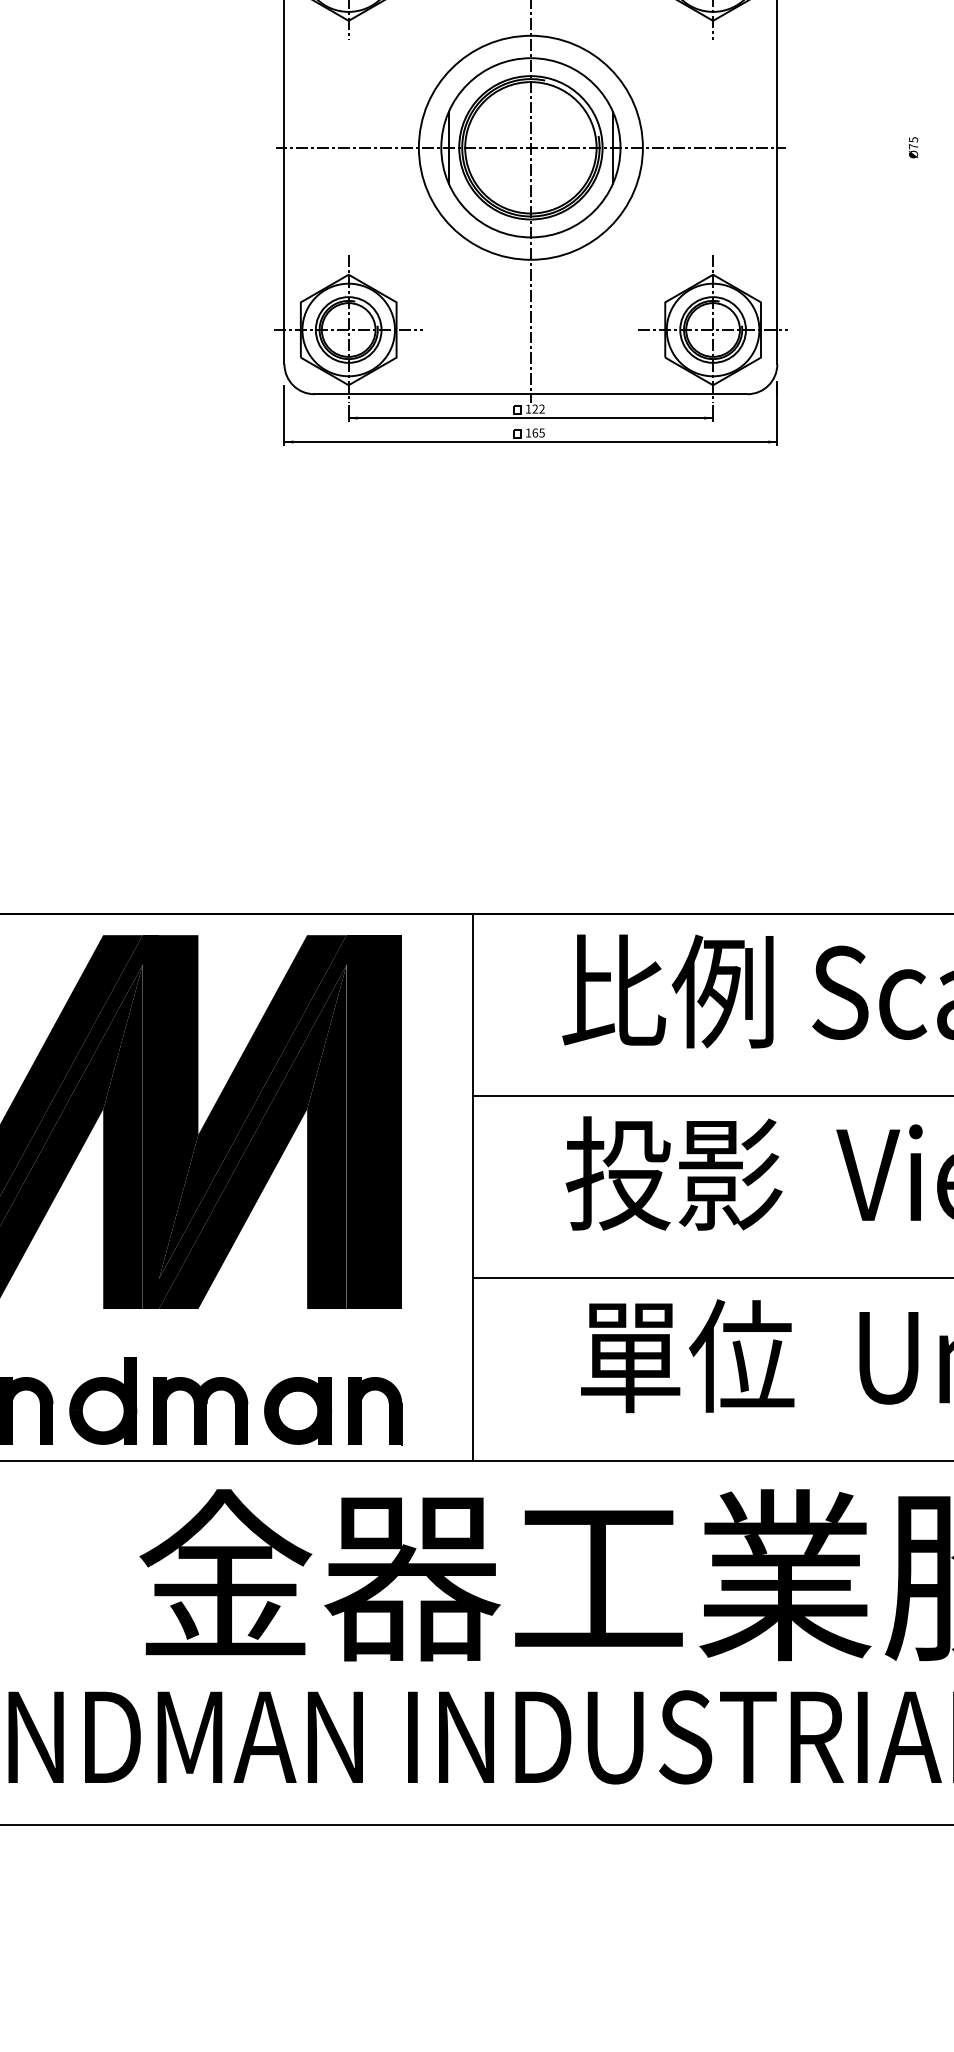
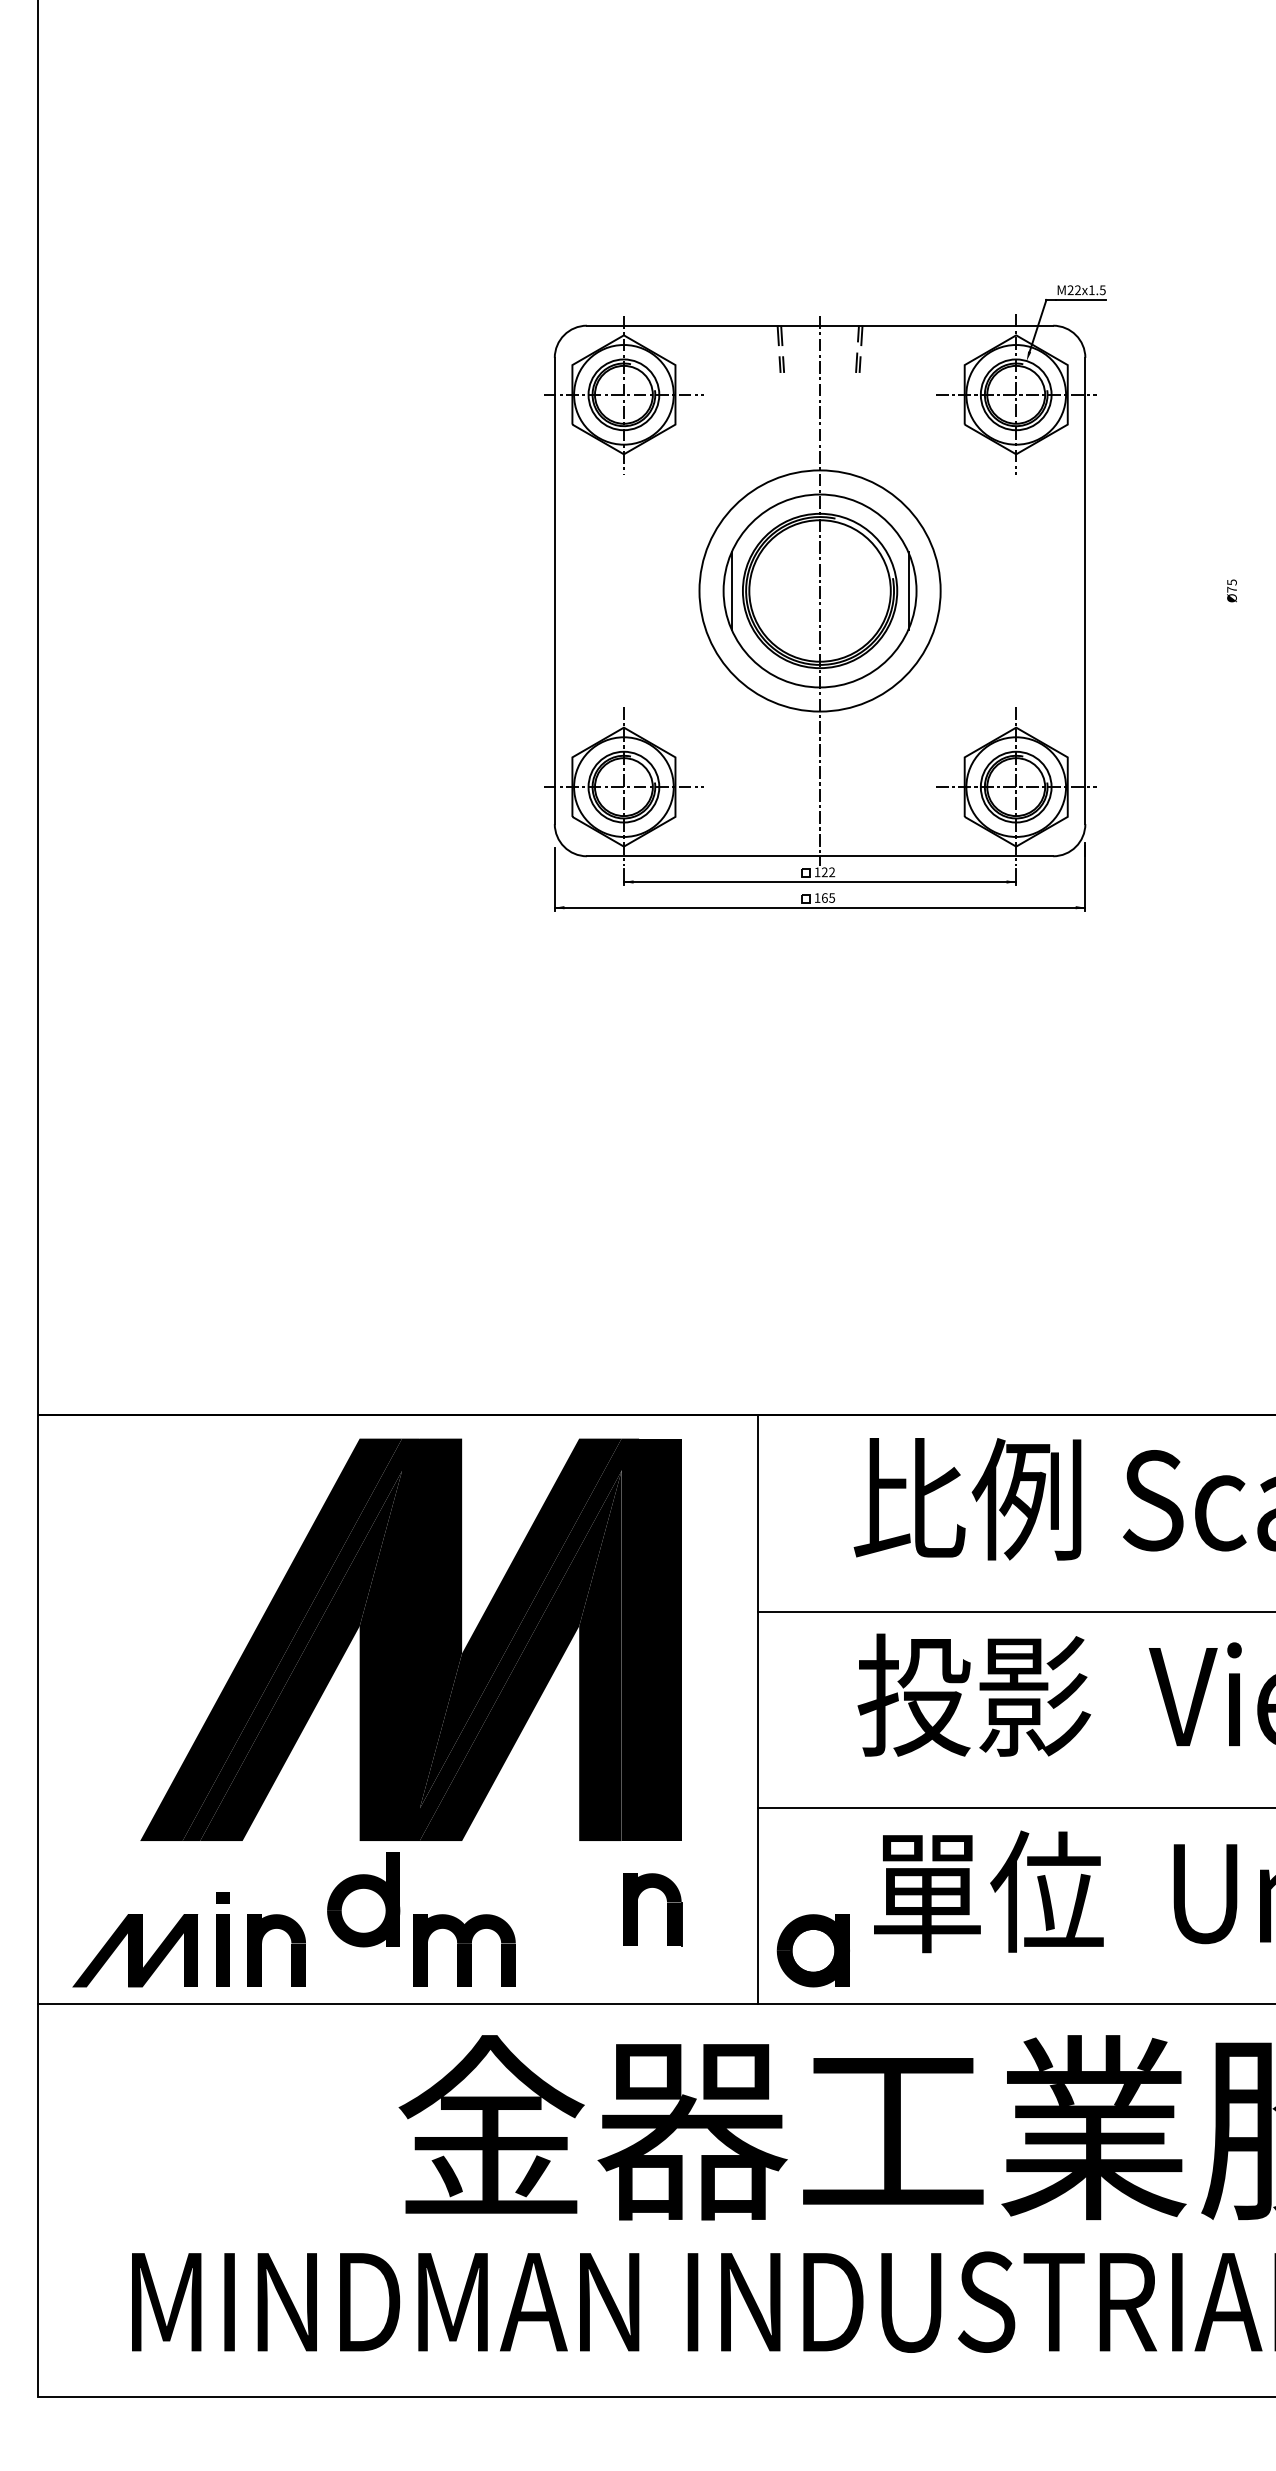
line: (531, 148) -> (820, 591), removed
part: (103, 1400) -> (363, 1899), moved
part: (297, 1410) -> (812, 1950), moved
part: (361, 1410) -> (637, 1909), moved

